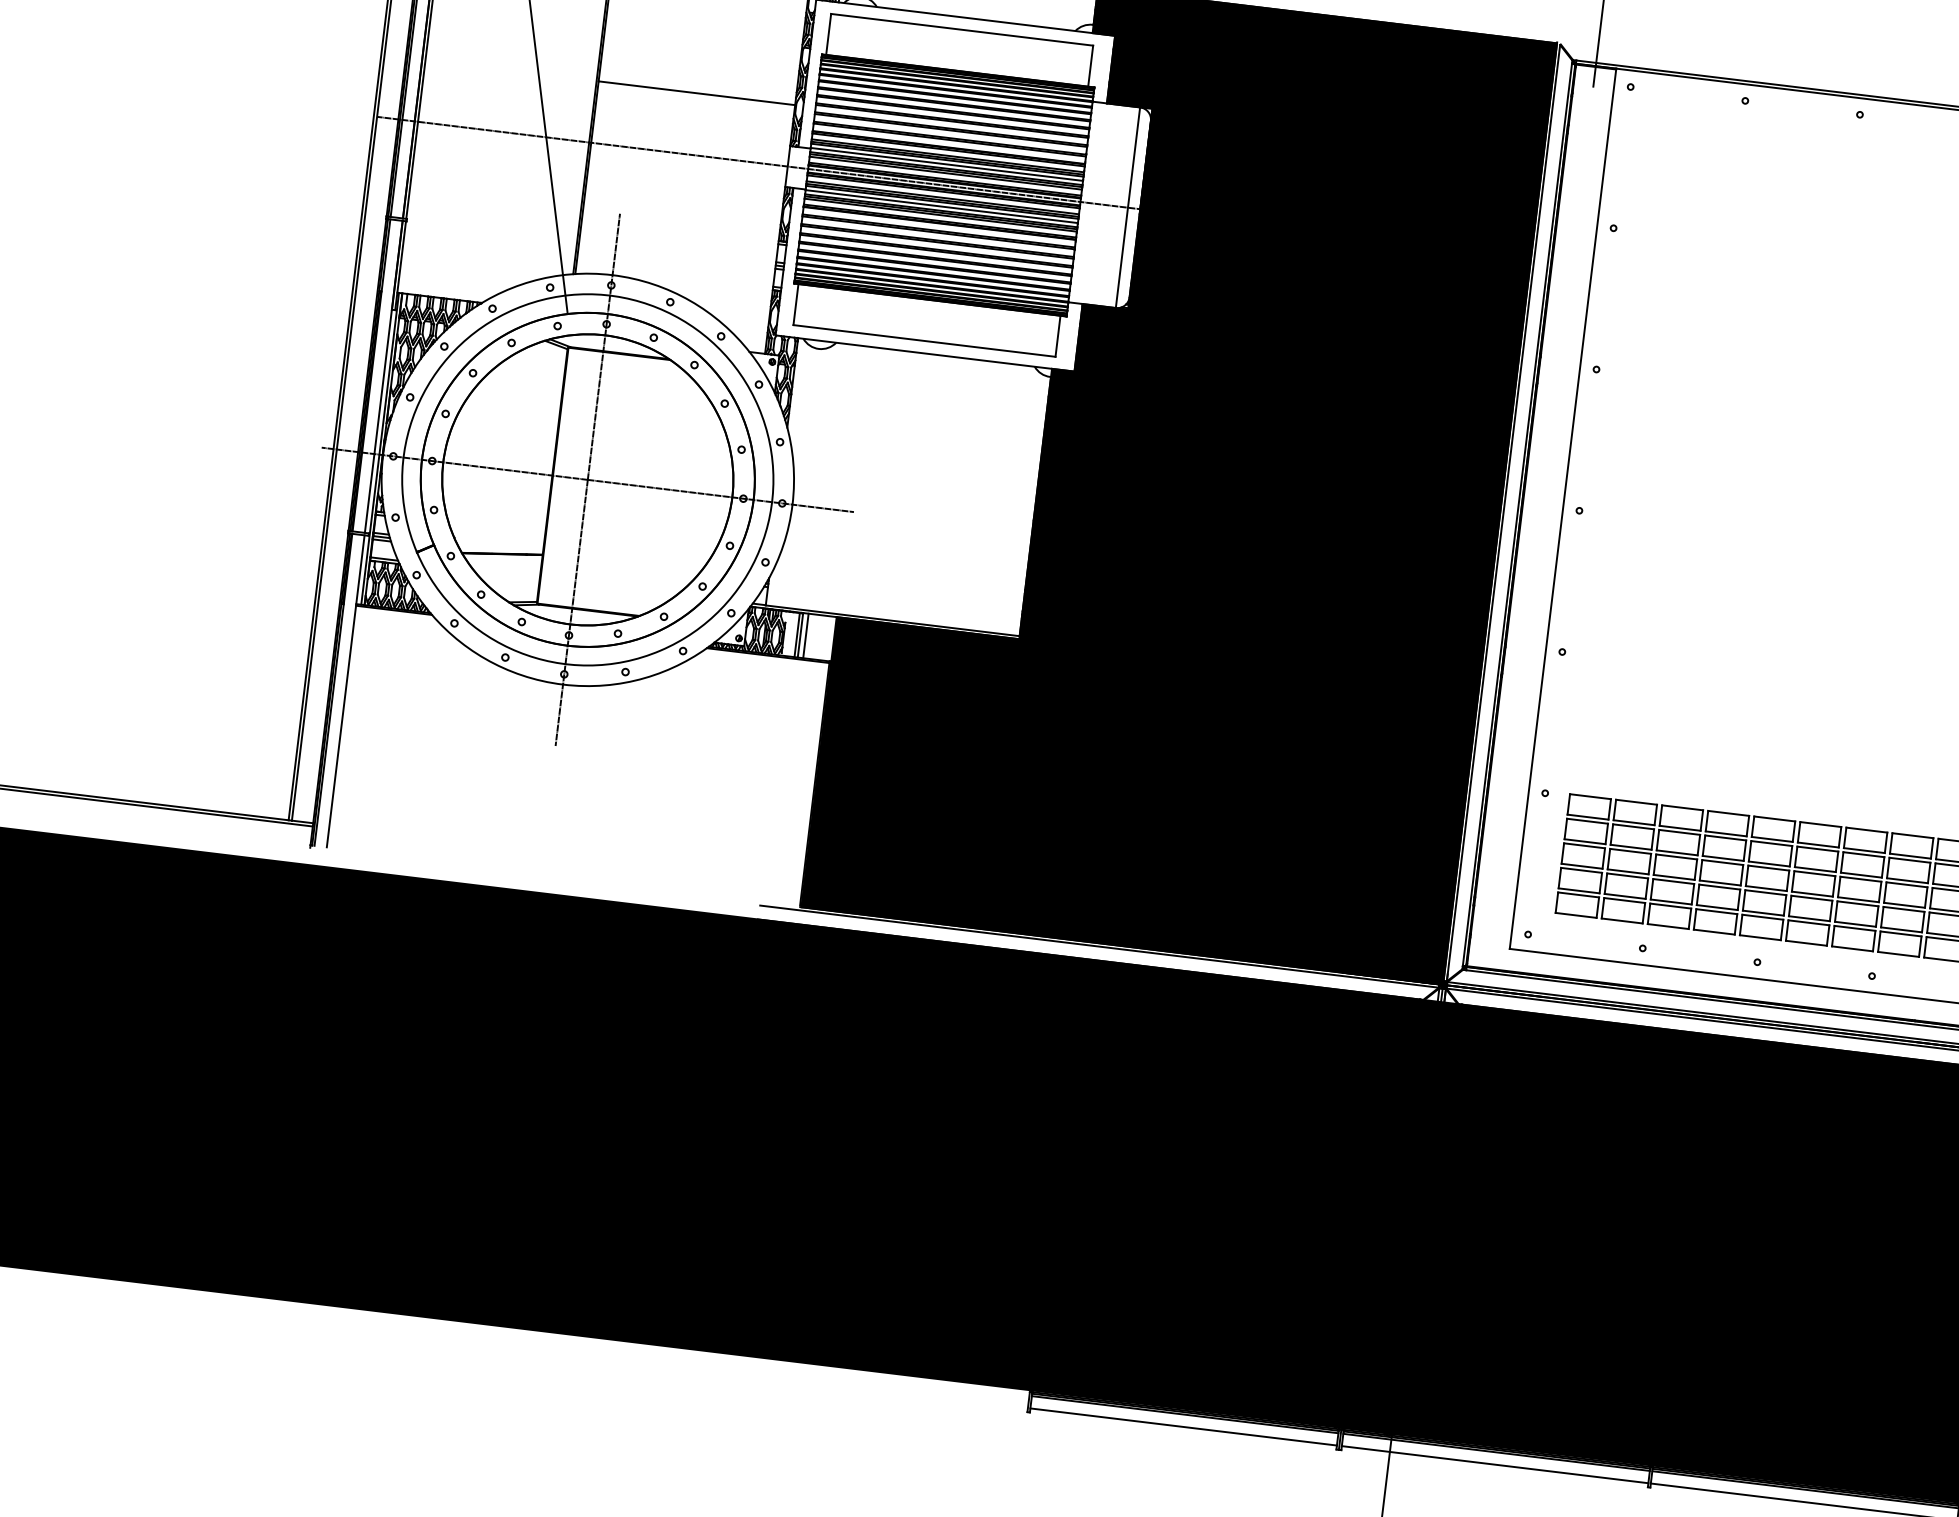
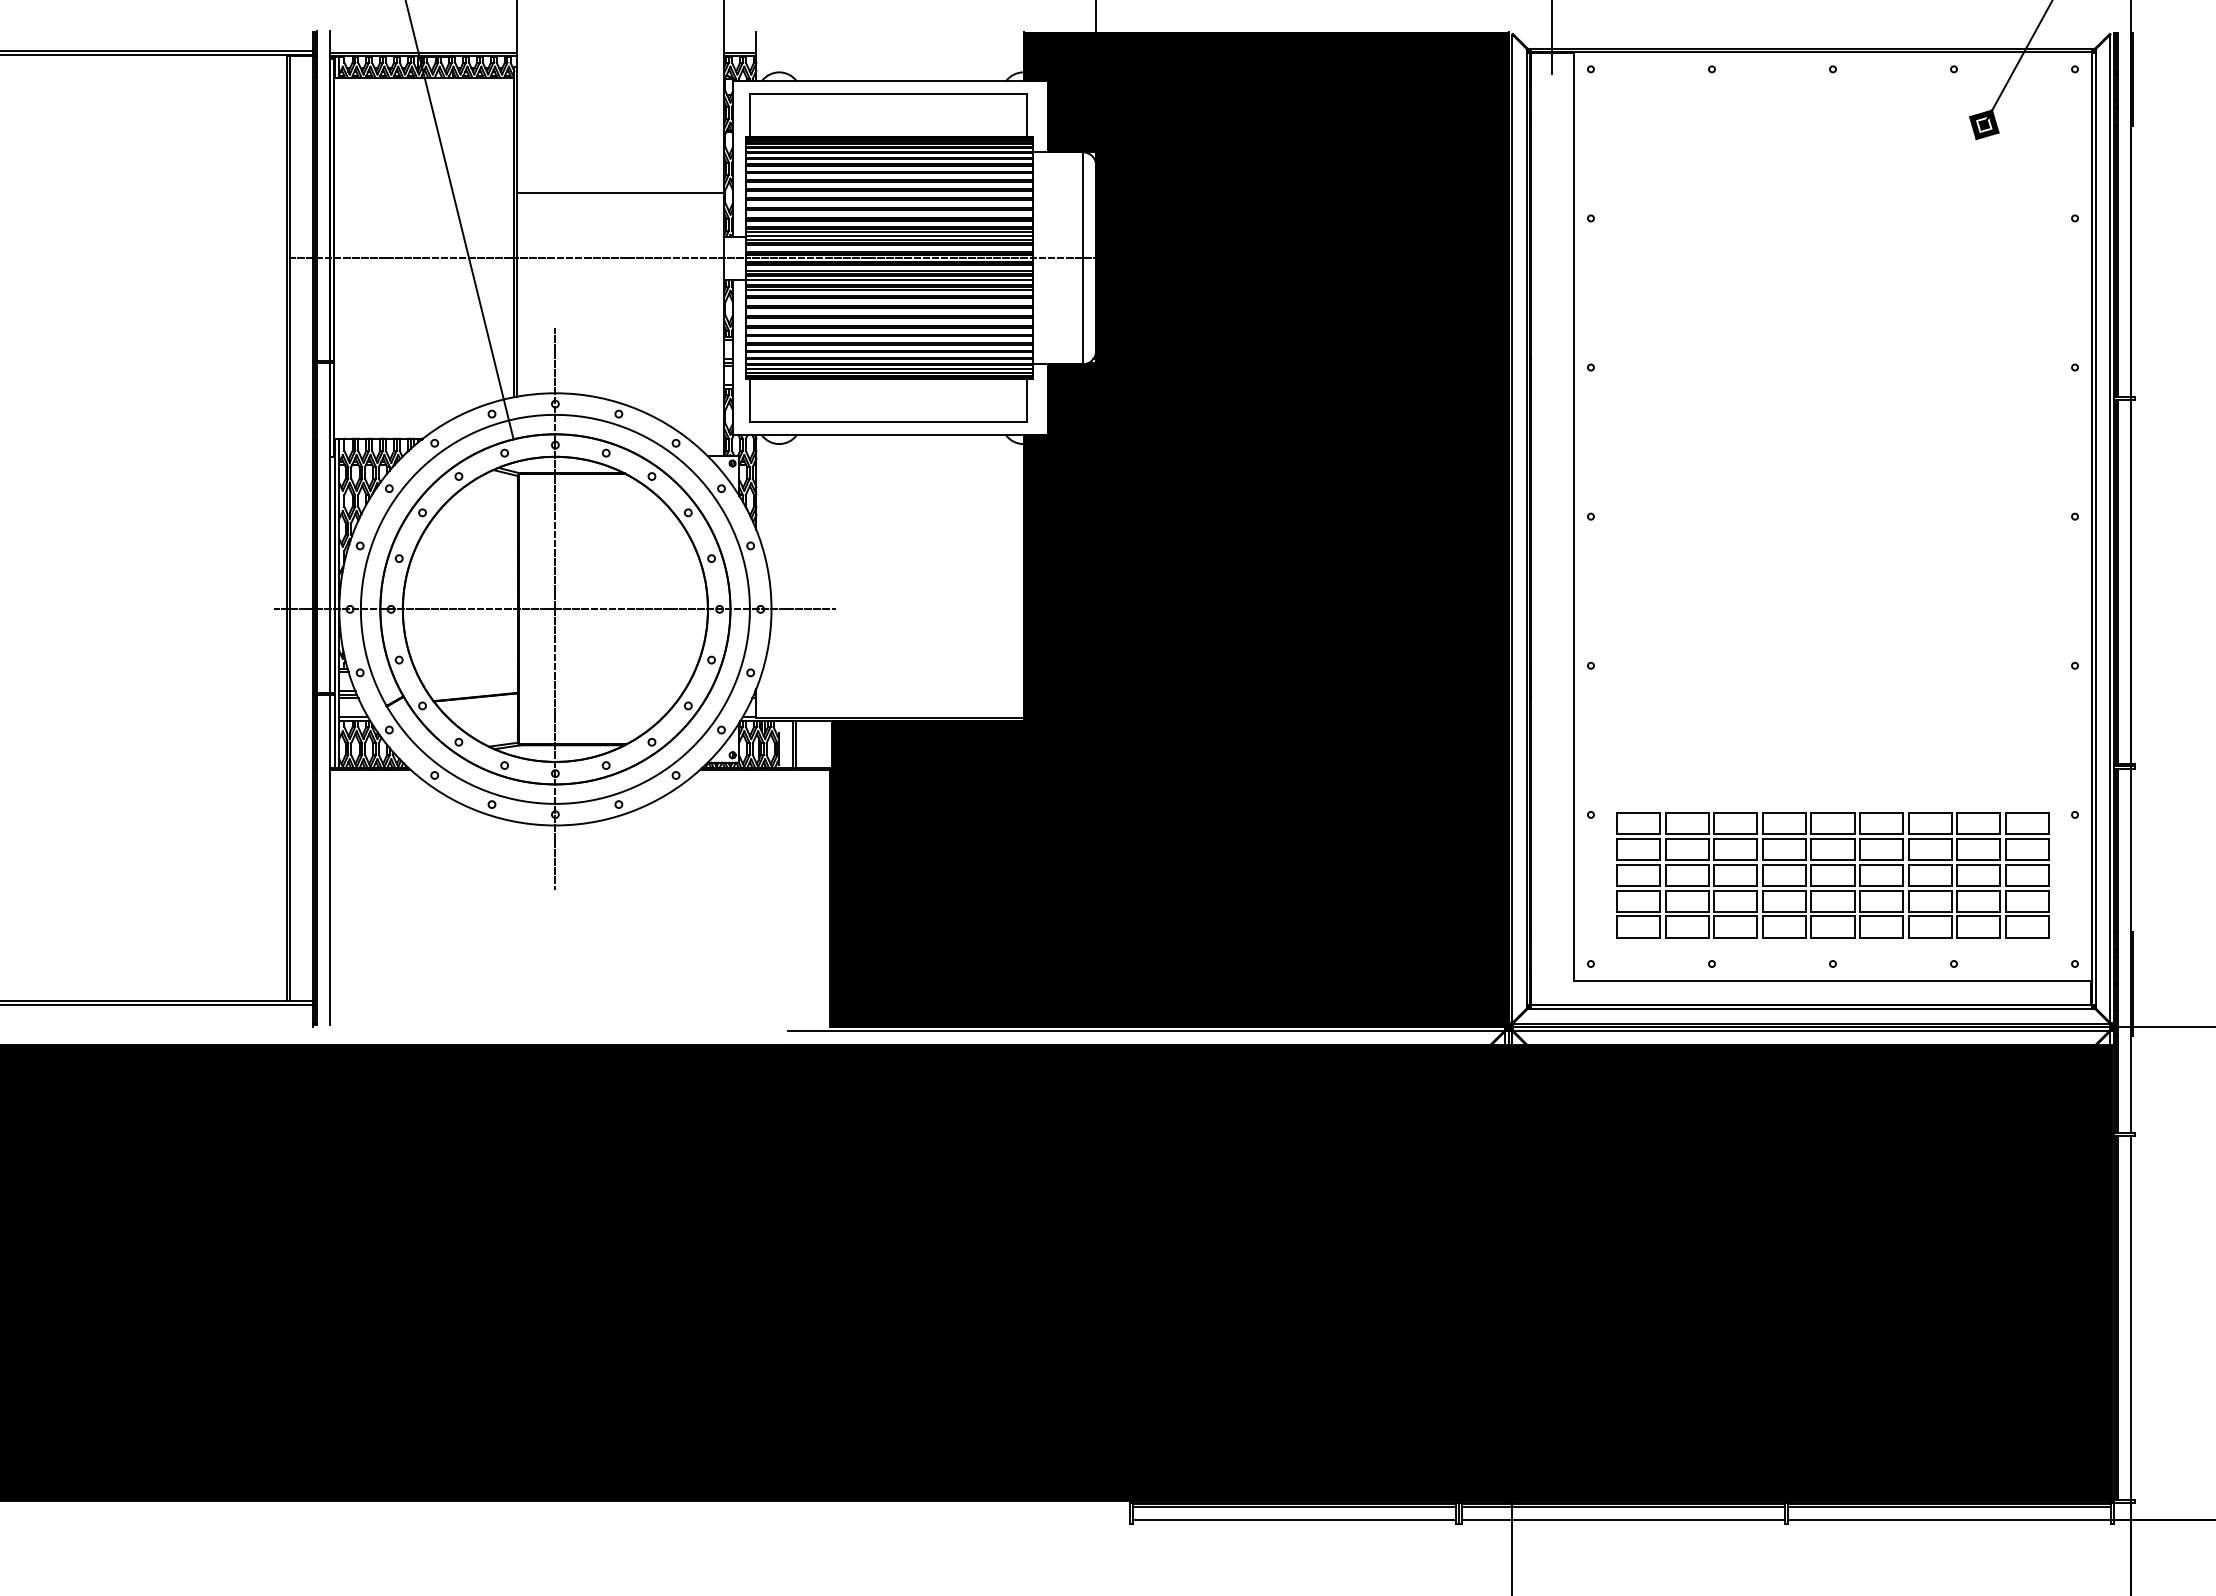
line: (805, 635) -> (801, 743), removed

